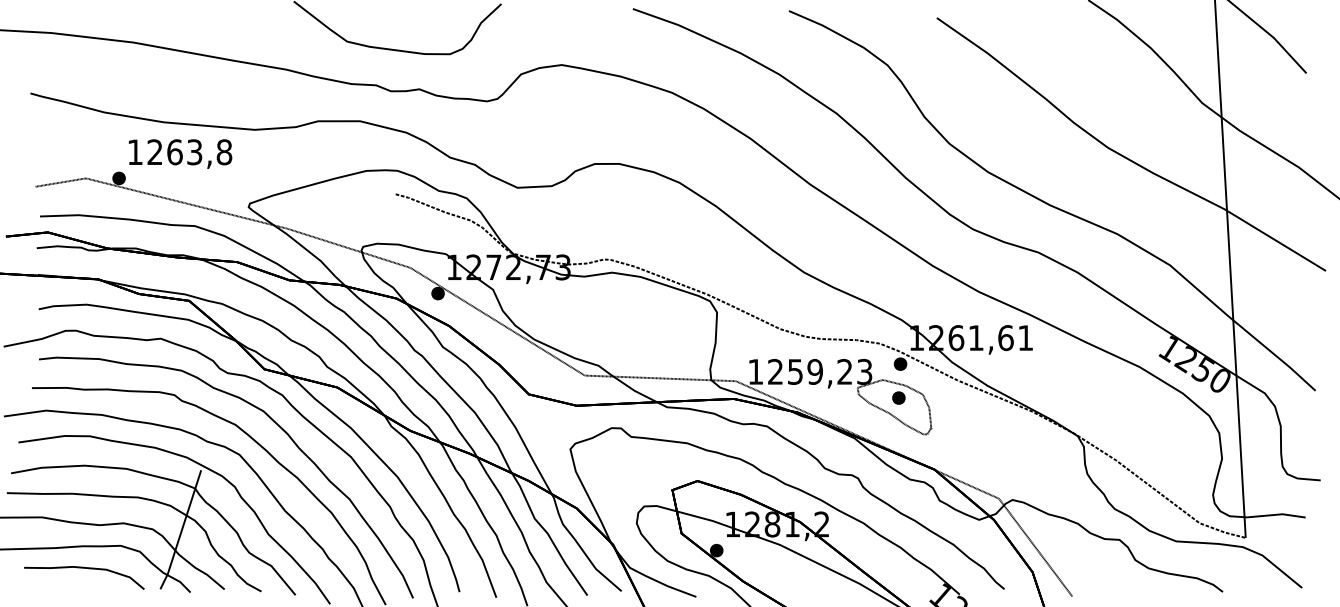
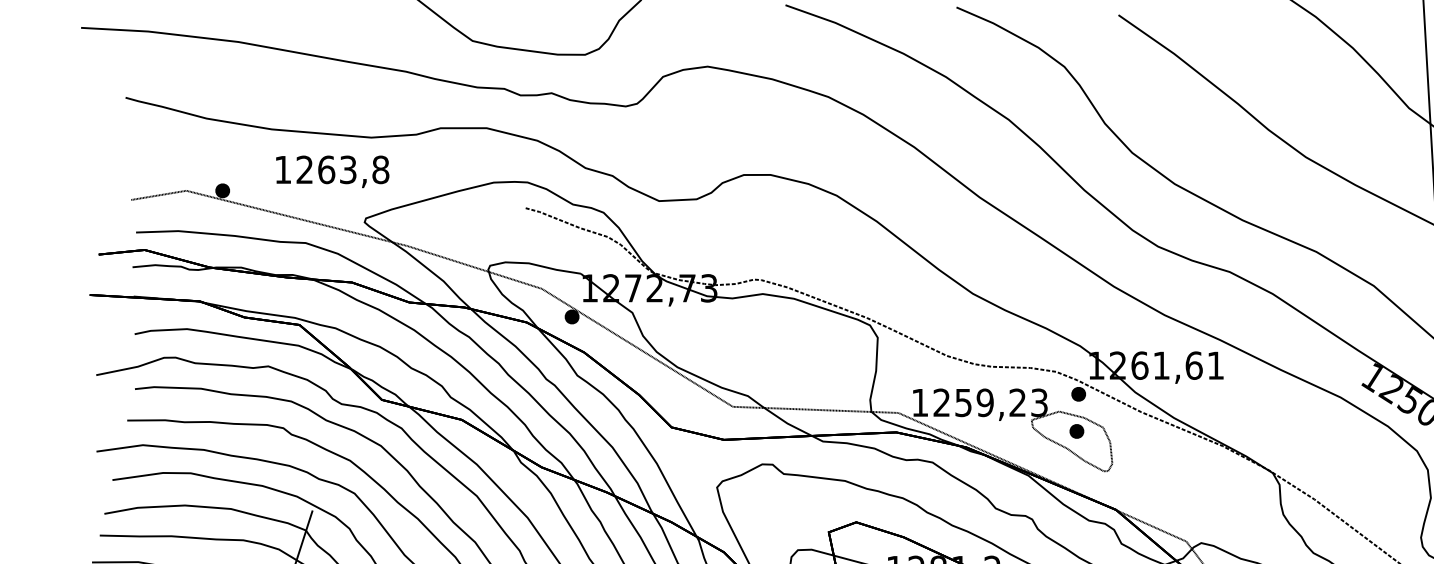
text: (180, 153) -> (332, 171), moved

